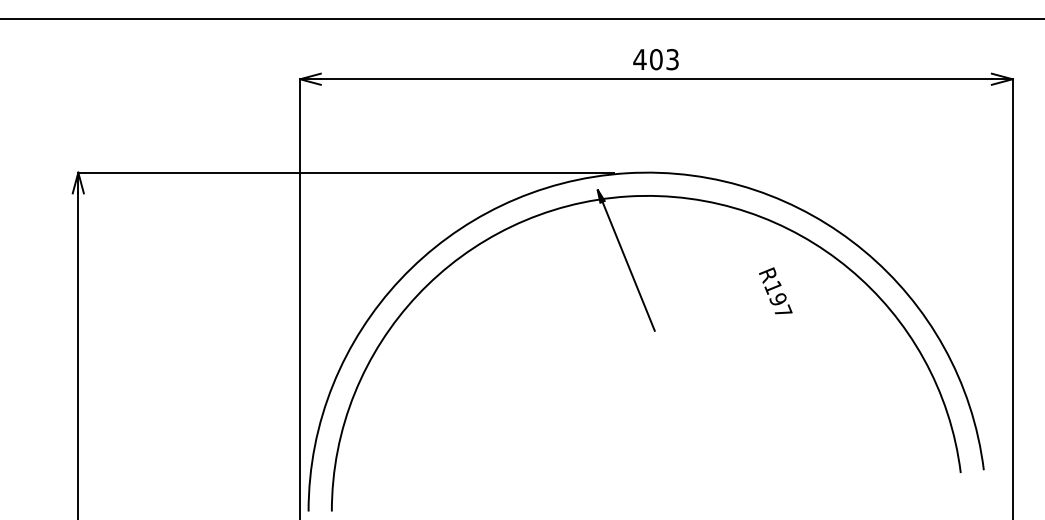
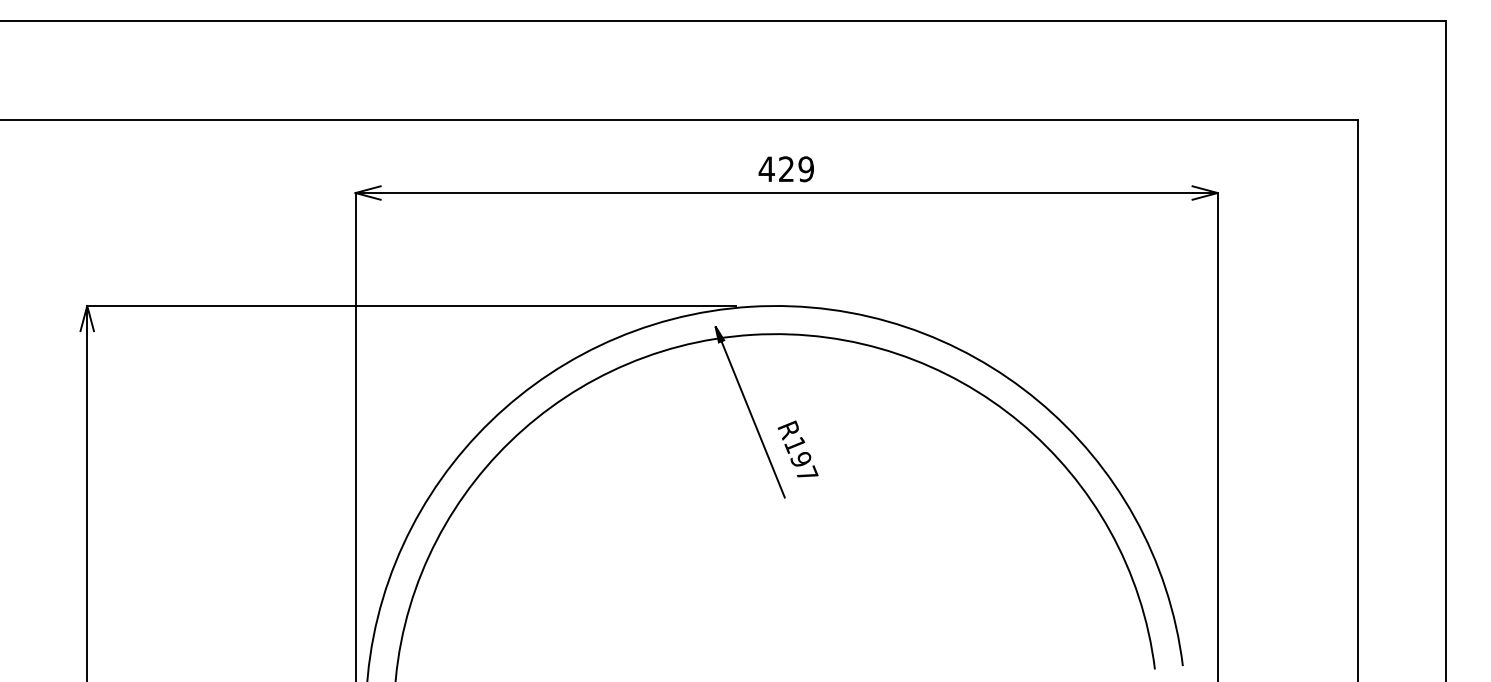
text: (663, 59) -> (795, 169), 403 -> 429
text: (775, 290) -> (797, 448), moved

